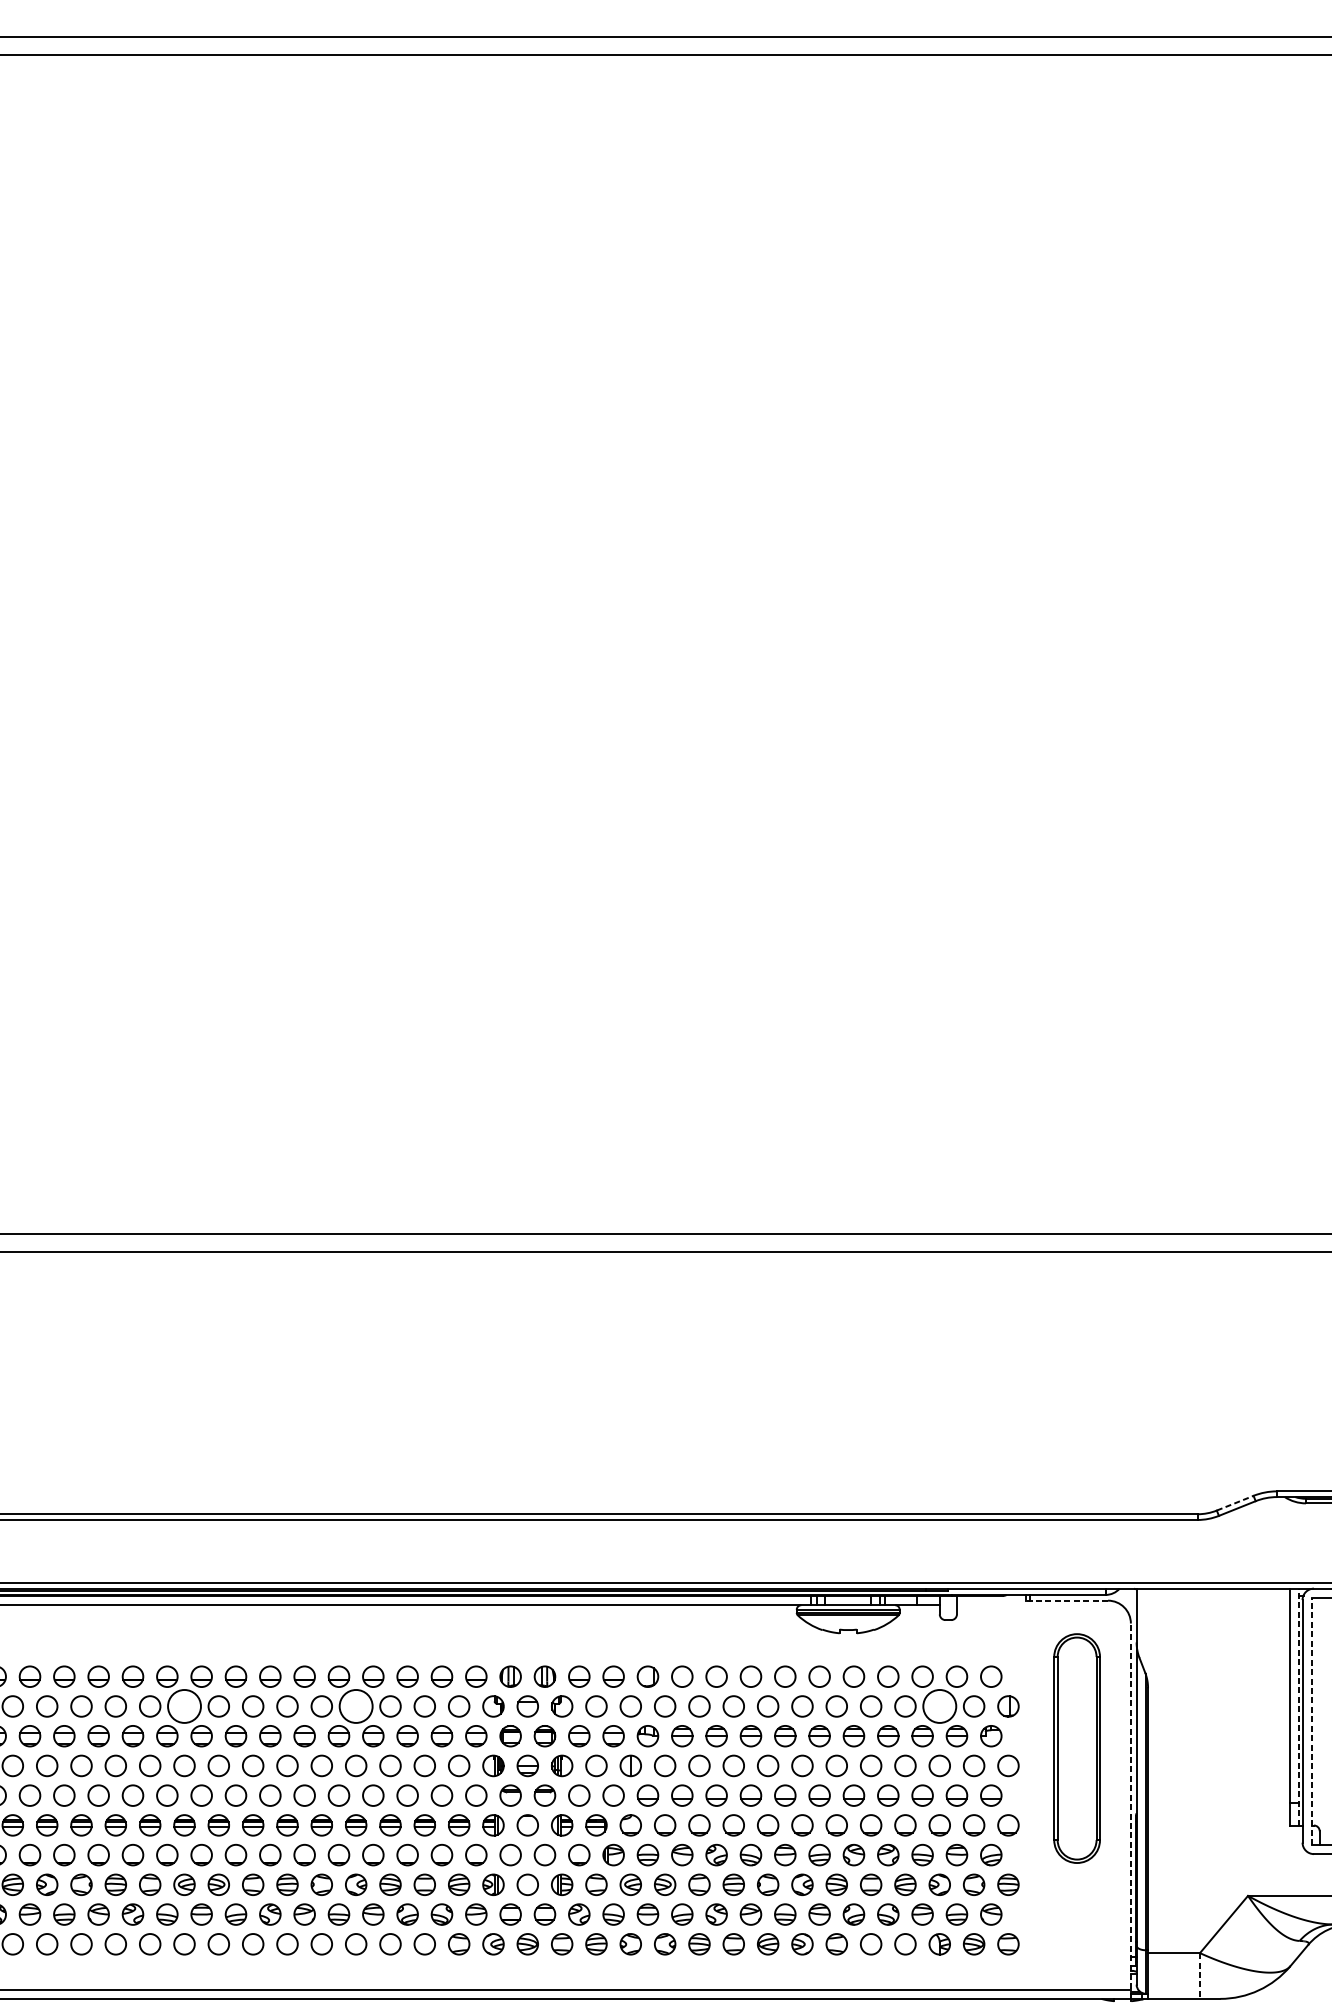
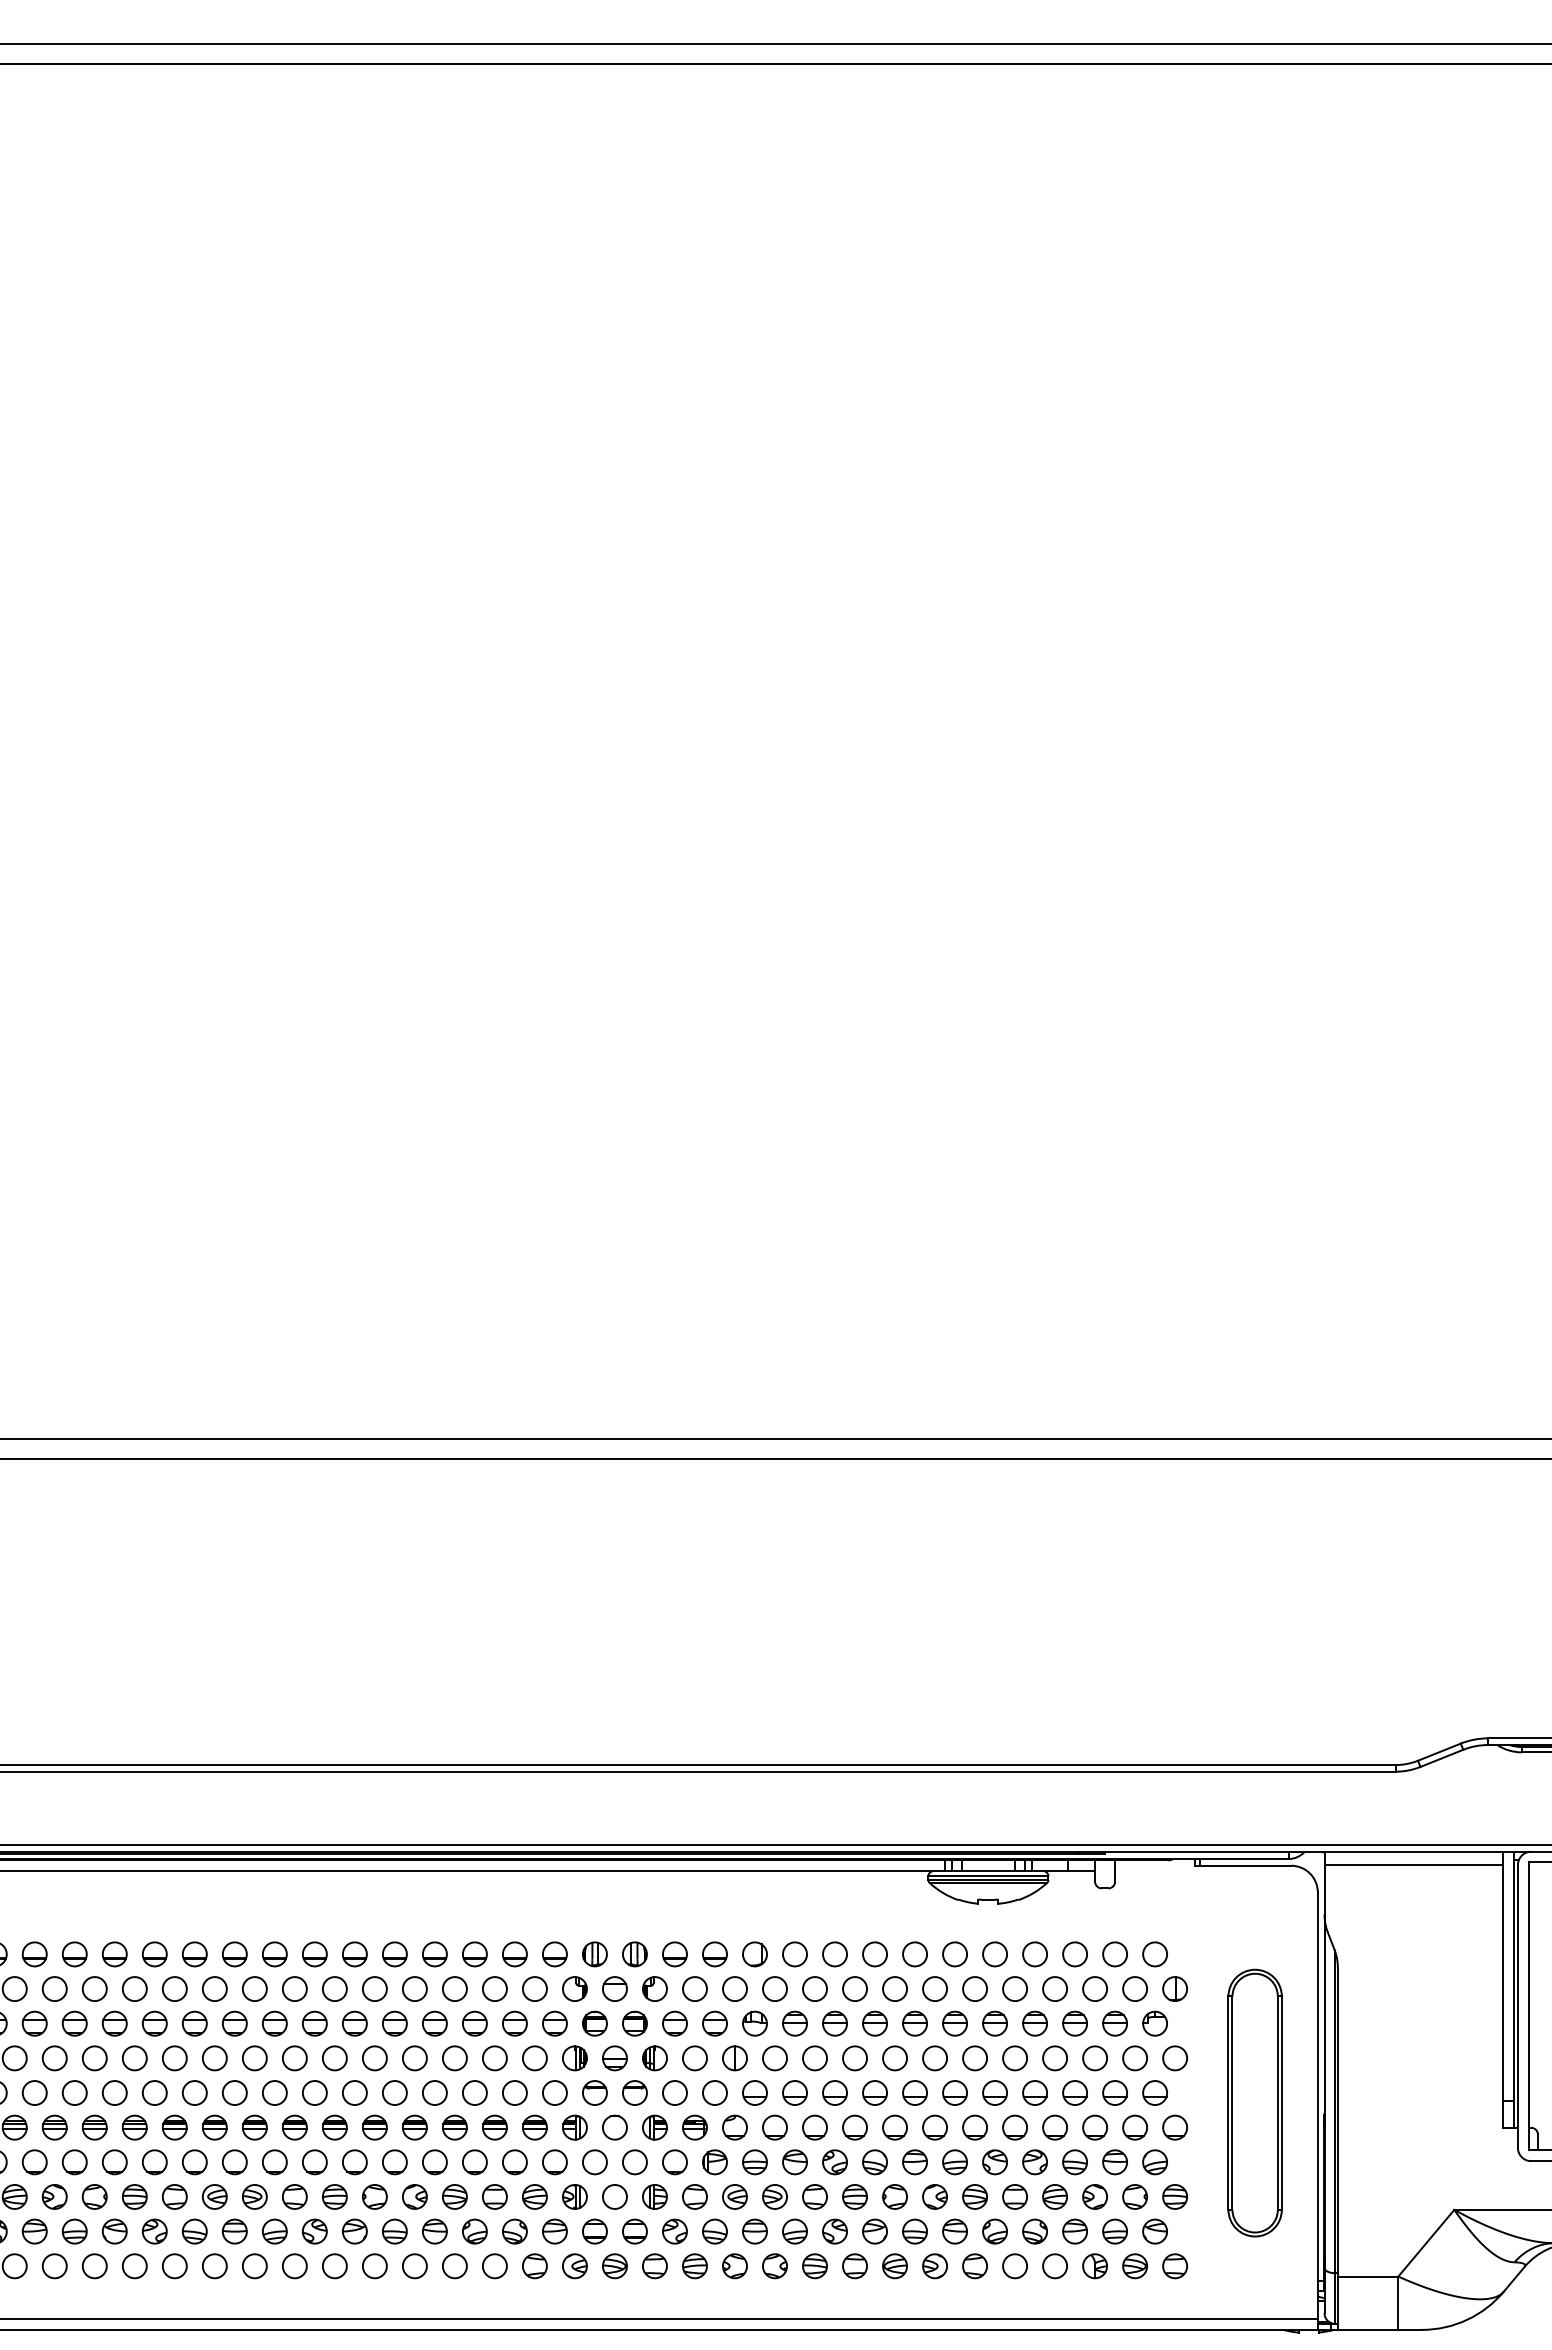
line: (1235, 1503) -> (1439, 1752), dashed -> solid
line: (1066, 1600) -> (1242, 1865), dashed -> solid
line: (1212, 1600) -> (1413, 1865), added
circle: (184, 1706) -> (214, 1989), size x0.62
circle: (355, 1706) -> (414, 1989), size x0.62
circle: (940, 1706) -> (1095, 1989), size x0.62
line: (1298, 1706) -> (1513, 1989), dashed -> solid
line: (1311, 1720) -> (1528, 2005), dashed -> solid
part: (1076, 1748) -> (1254, 2102), moved
line: (1130, 1811) -> (1317, 2111), dashed -> solid
line: (1200, 1976) -> (1398, 2303), dashed -> solid

